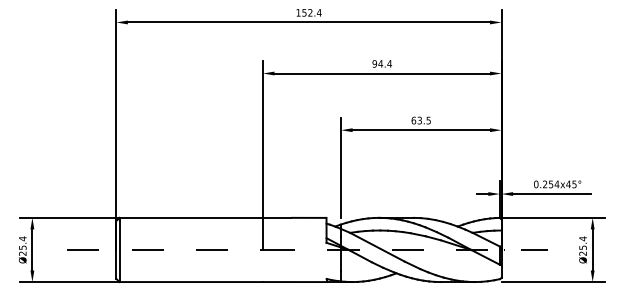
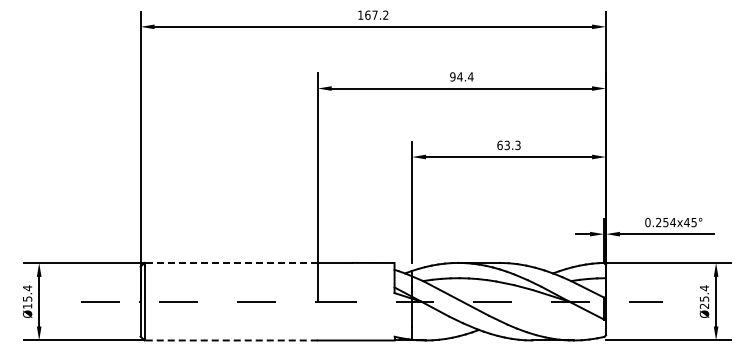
text: (311, 12) -> (376, 14), 152.4 -> 167.2
text: (428, 119) -> (517, 144), 63.5 -> 63.3
line: (191, 217) -> (231, 262), solid -> dashed
text: (22, 253) -> (27, 305), Ø25.4 -> Ø15.4
line: (191, 282) -> (231, 340), solid -> dashed

